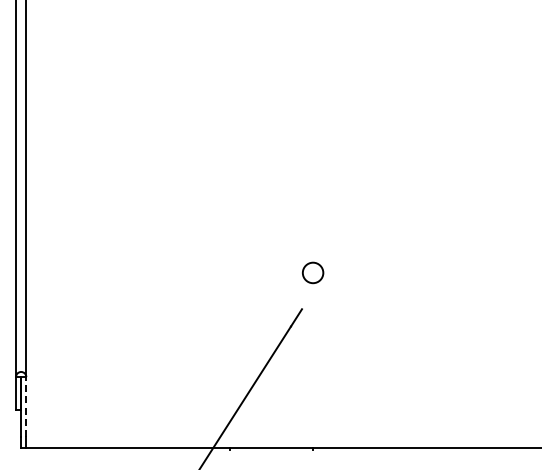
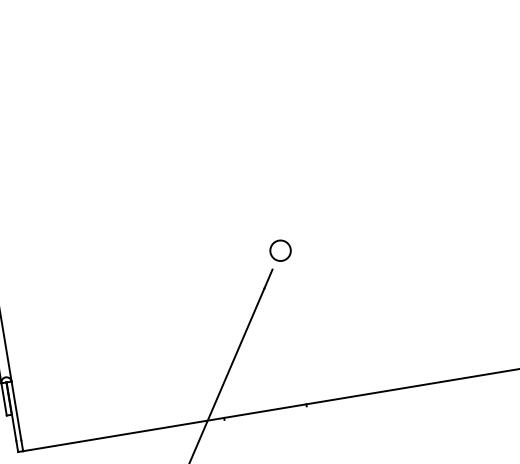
circle: (313, 272) -> (280, 250), moved
line: (26, 406) -> (16, 410), dashed -> solid

